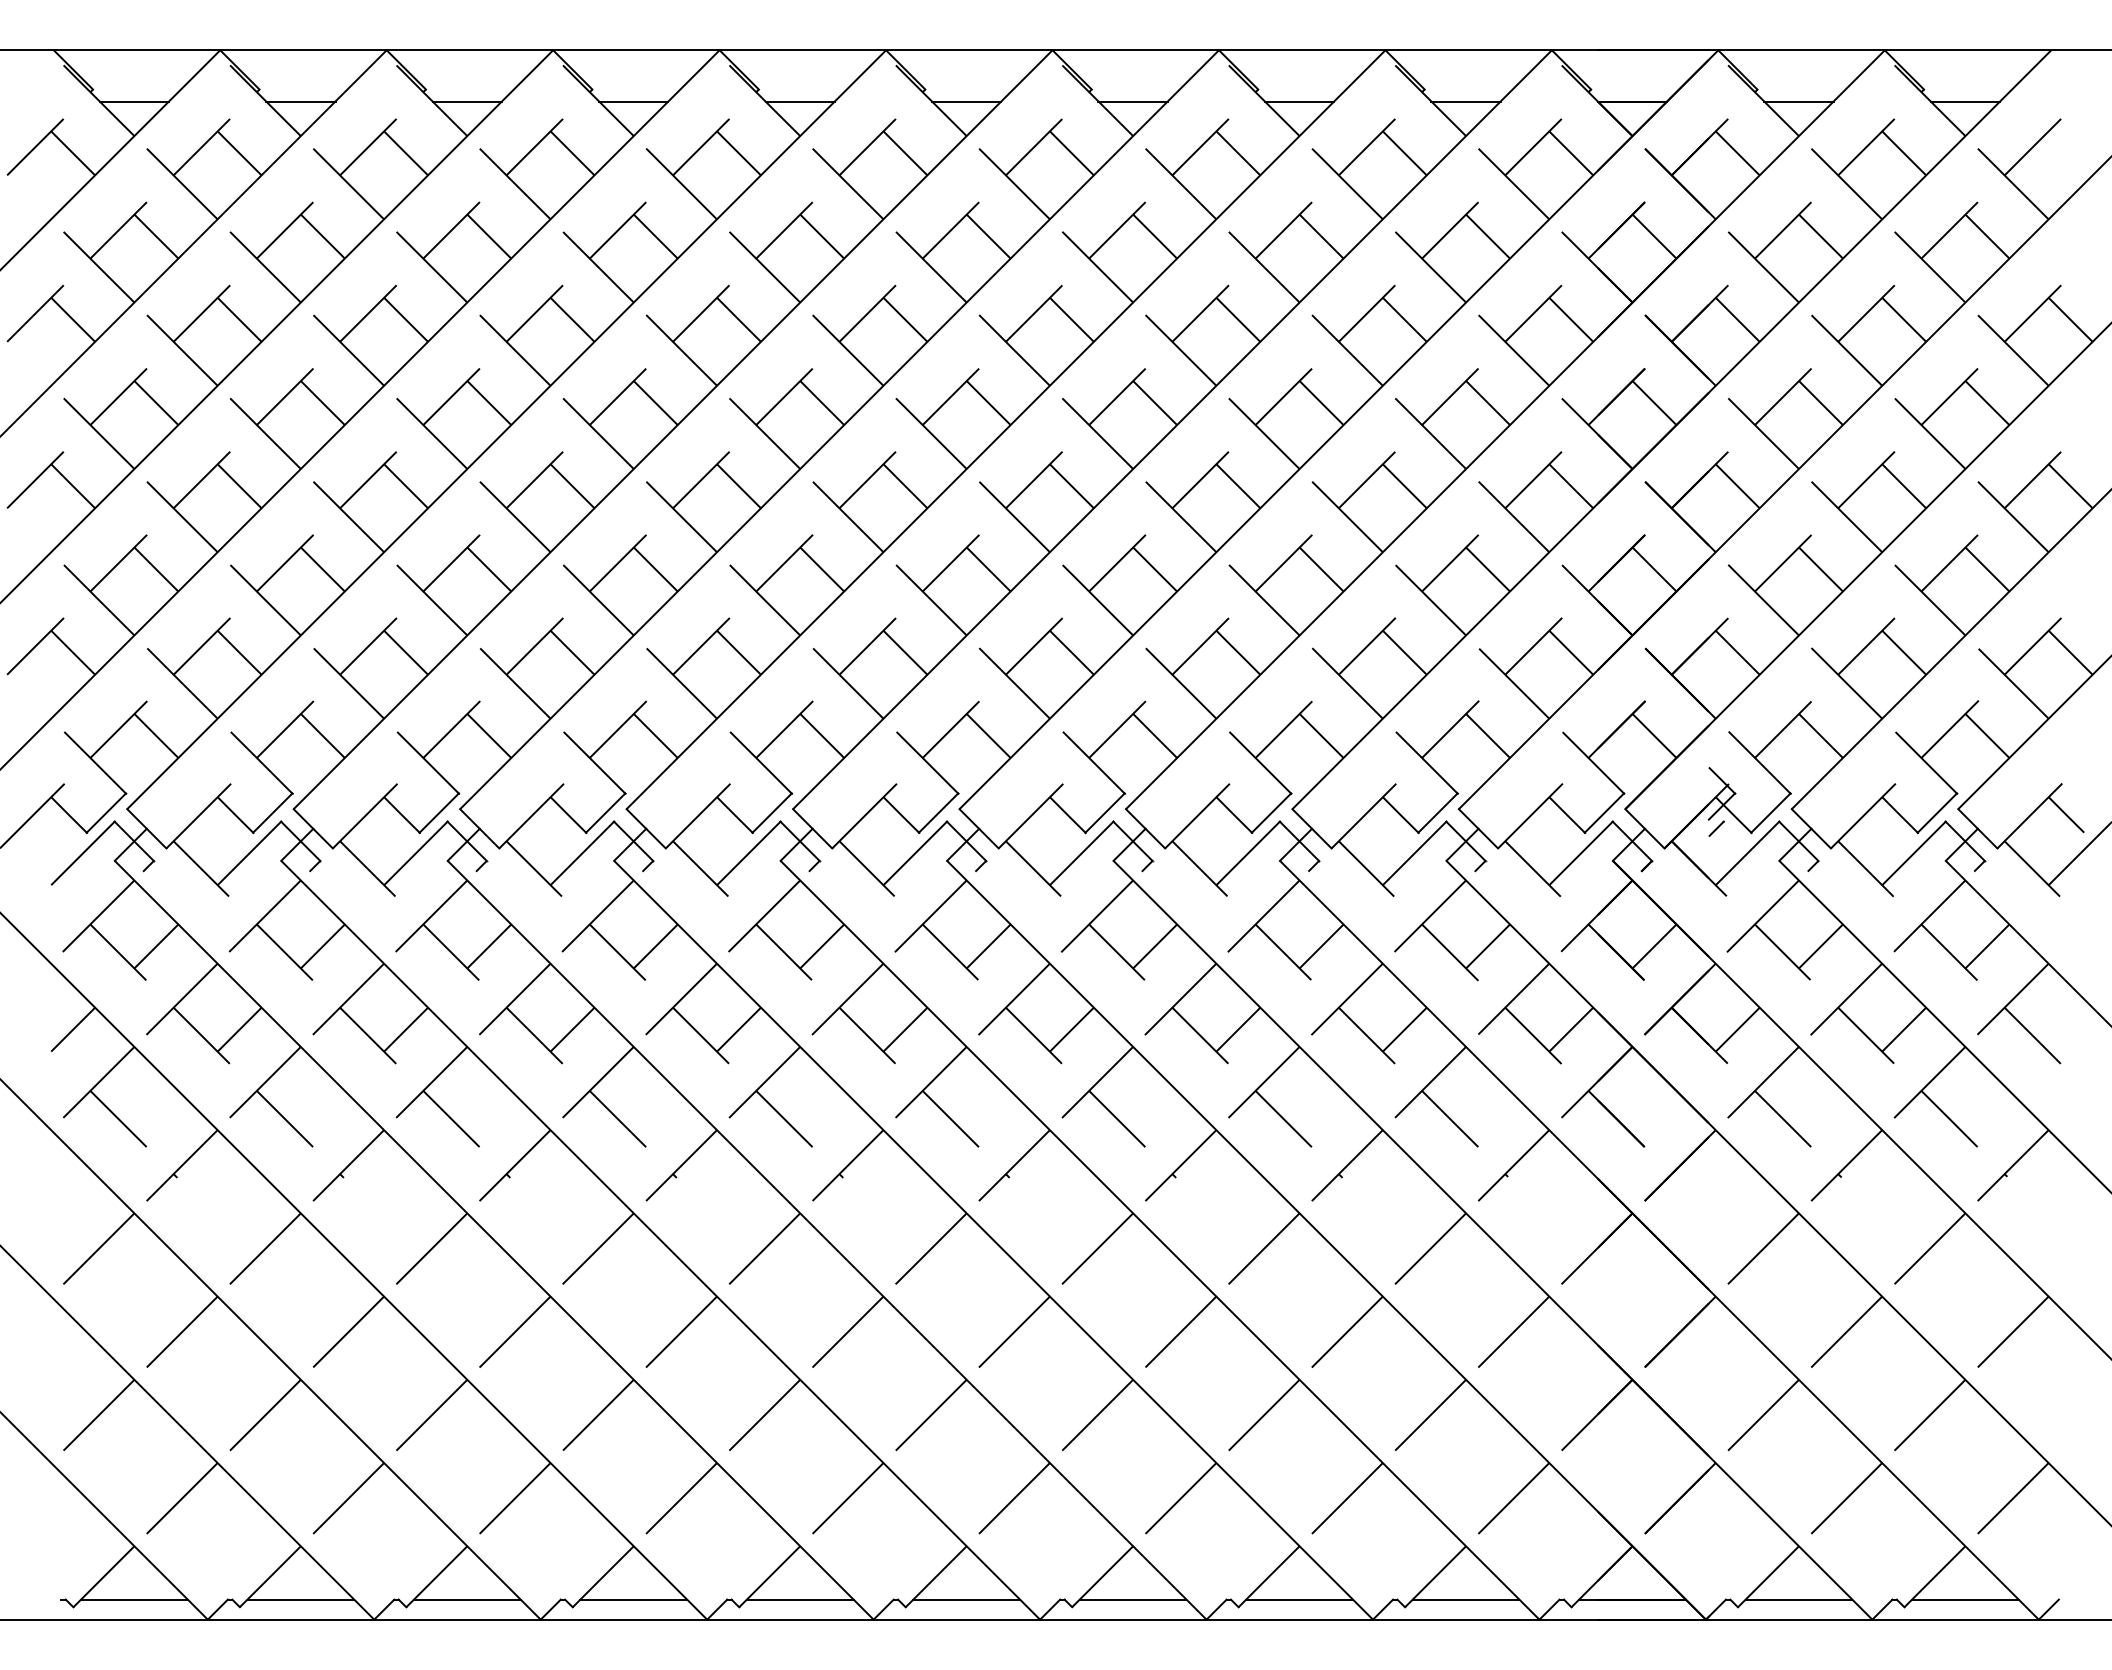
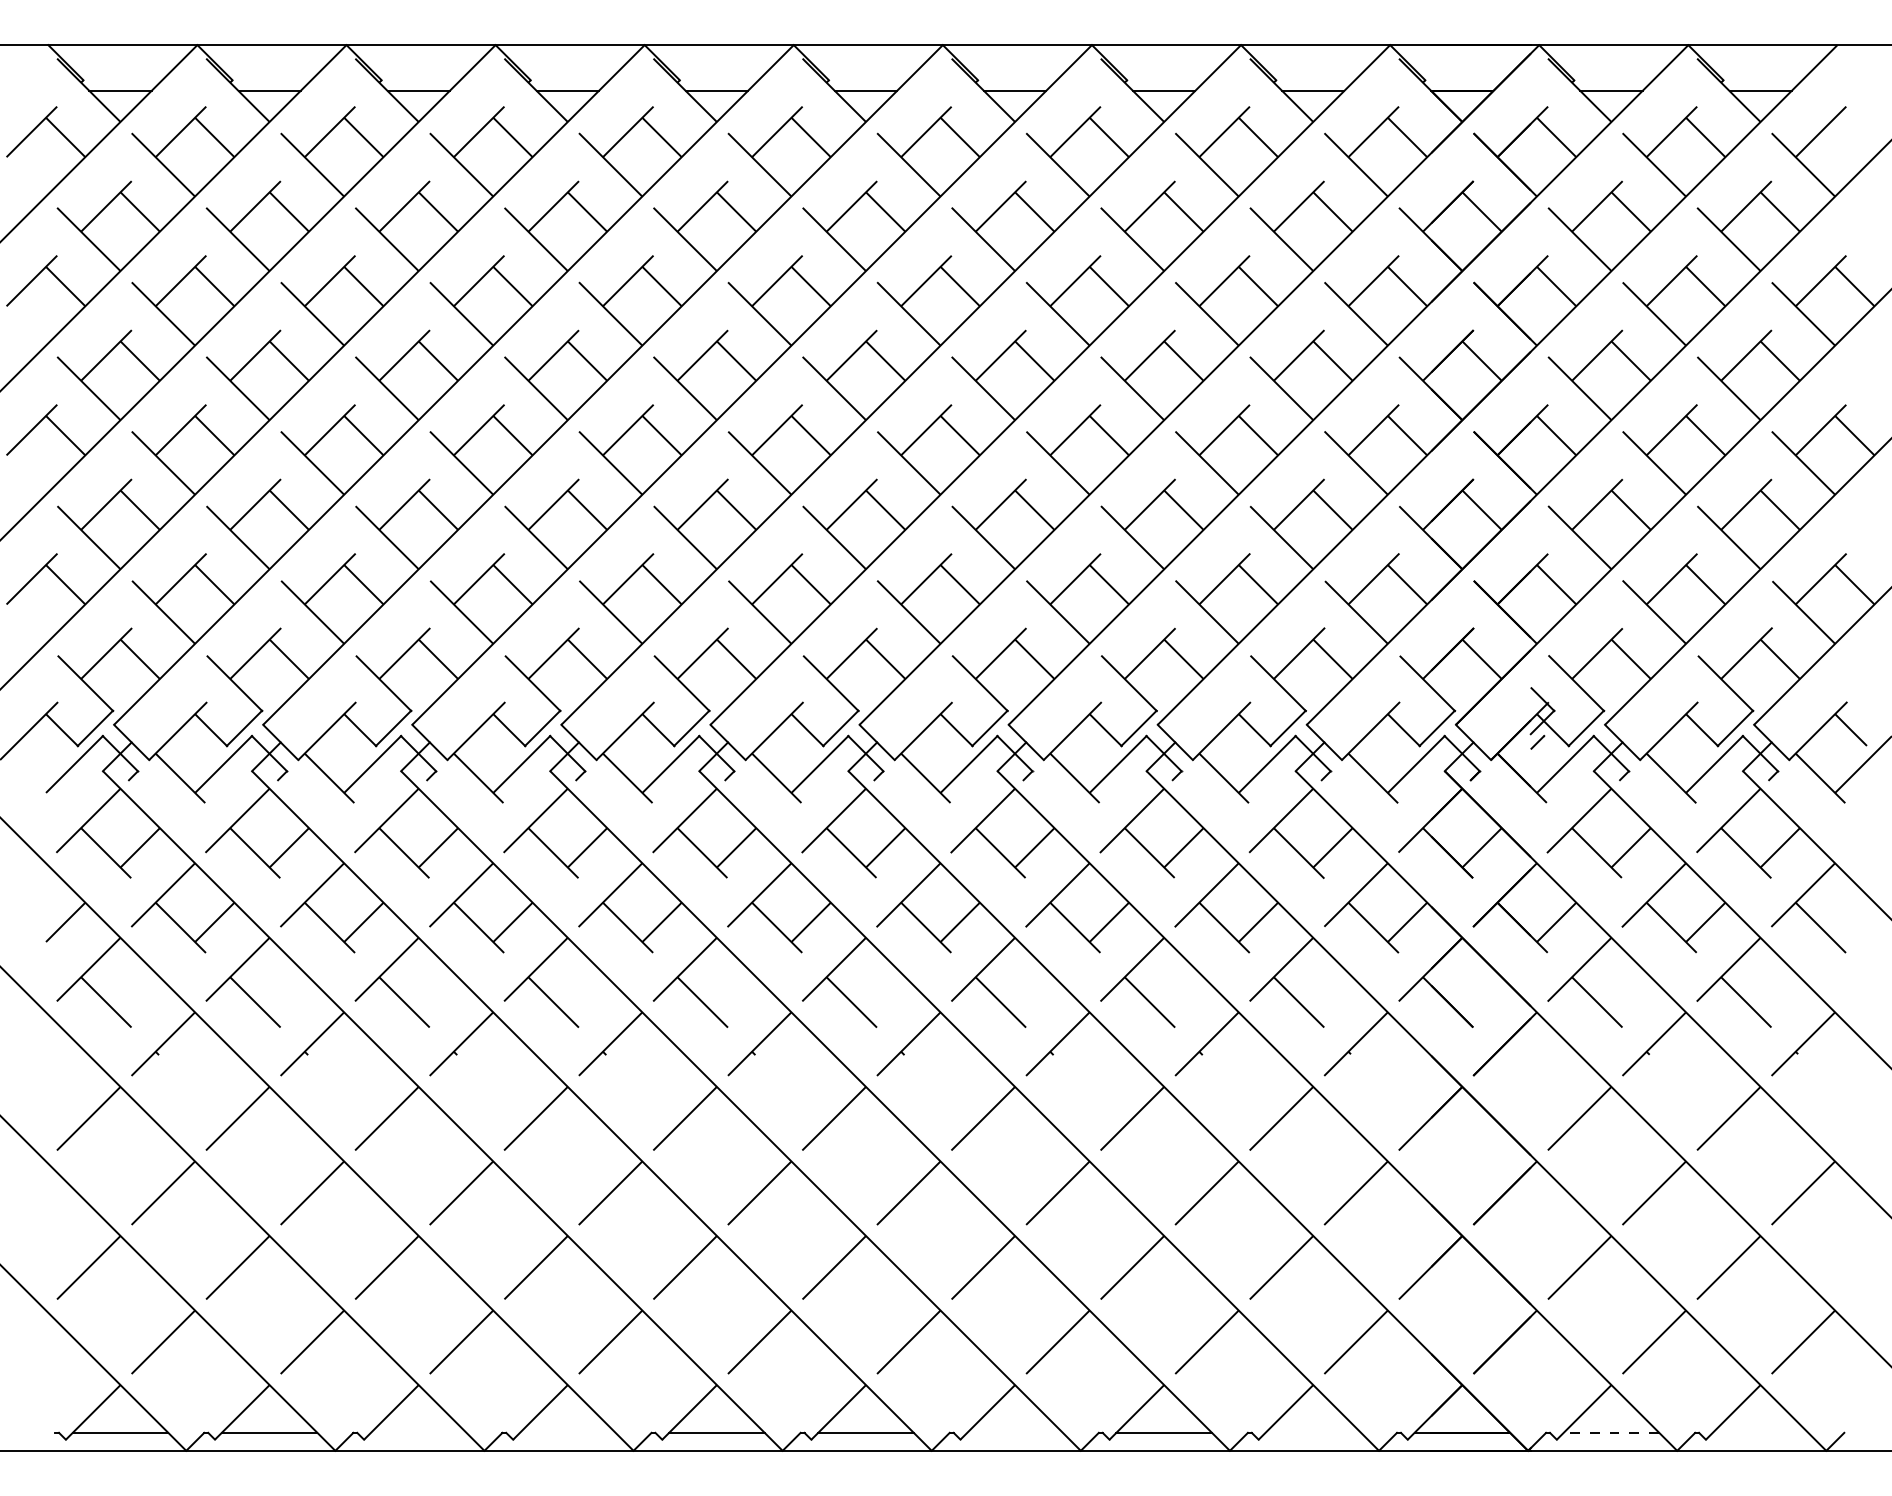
line: (466, 1599) -> (417, 1432), removed
line: (633, 1599) -> (567, 1432), removed
line: (1132, 1599) -> (1014, 1432), removed
line: (1465, 1599) -> (1312, 1432), removed
line: (1798, 1599) -> (1611, 1432), solid -> dashed
line: (1965, 1599) -> (1760, 1432), removed

